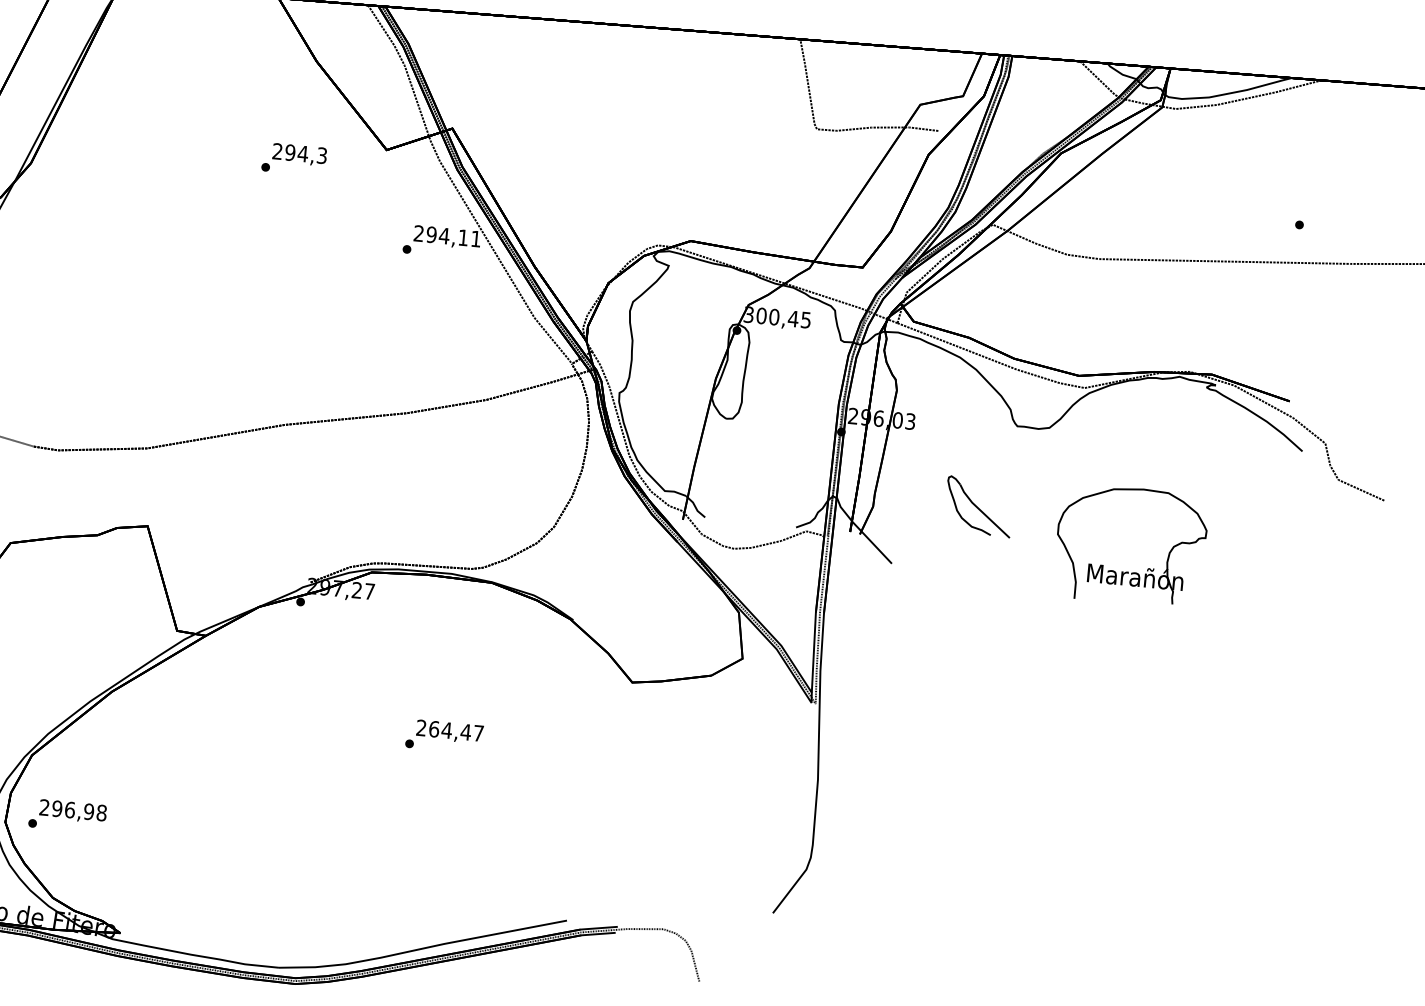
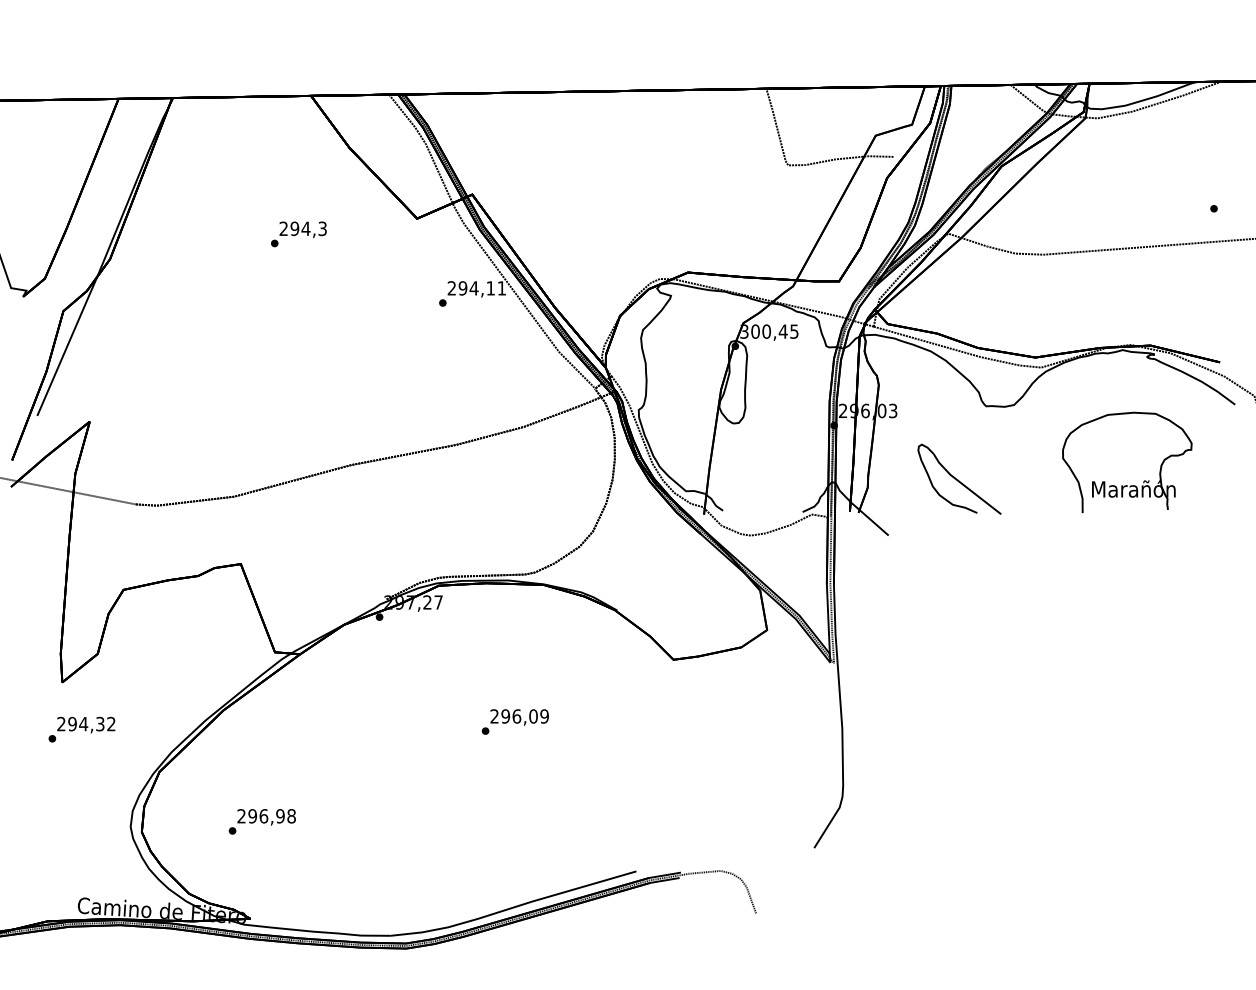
text: (293, 159) -> (298, 234), moved
part: (979, 506) -> (959, 478), size x1.43
part: (1128, 572) -> (1127, 485), moved
text: (455, 731) -> (524, 716), 264,47 -> 296,09
text: (66, 815) -> (261, 821), moved

